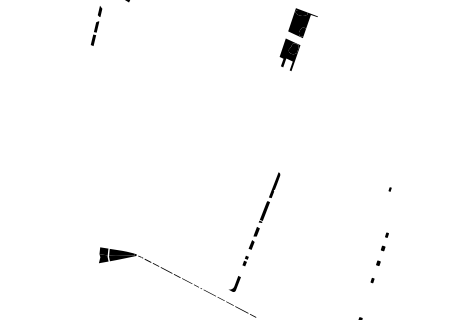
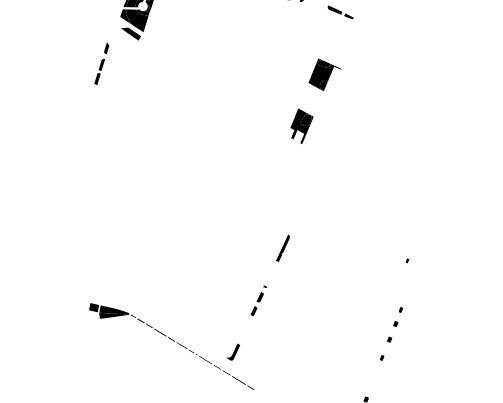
part: (289, 53) -> (301, 125), moved
fill: (264, 211) -> (270, 275), removed
fill: (102, 258) -> (92, 315), removed
part: (244, 260) -> (245, 327), removed

